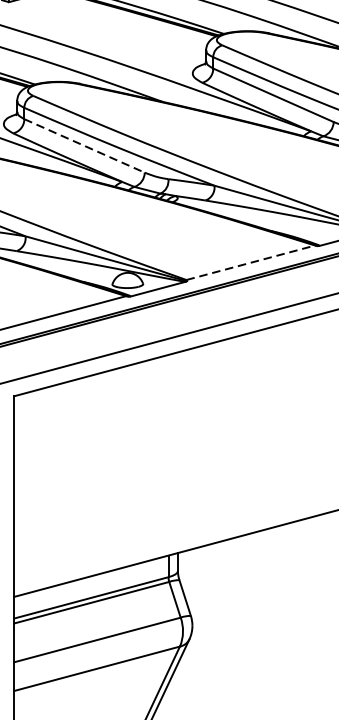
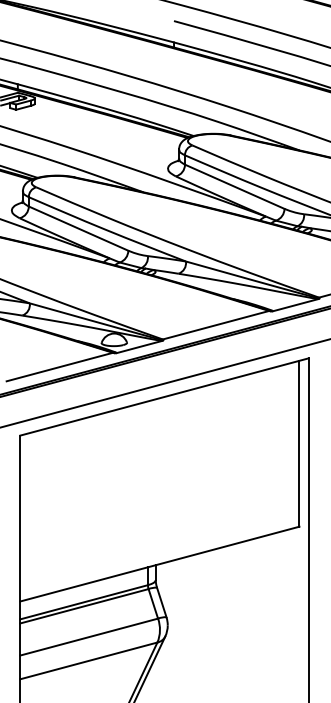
line: (85, 145) -> (79, 228), dashed -> solid
line: (251, 263) -> (216, 325), dashed -> solid

